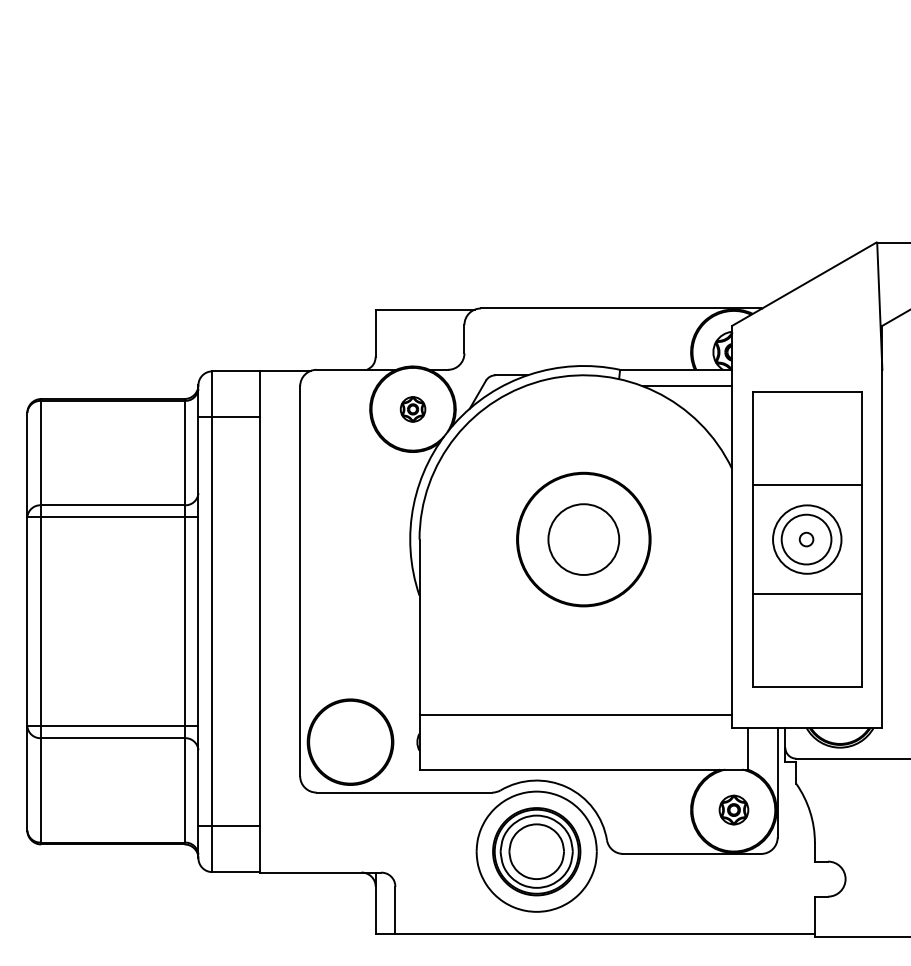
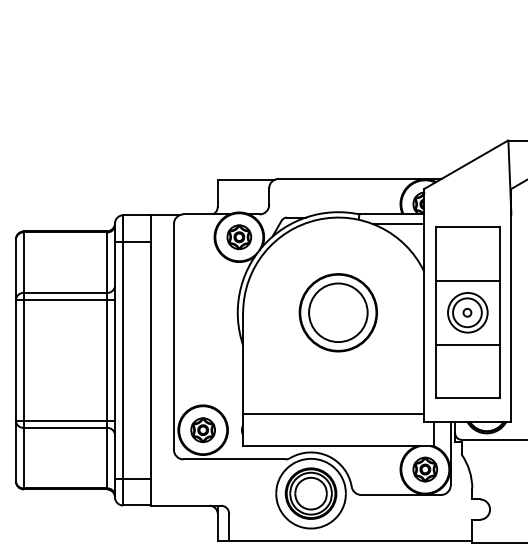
part: (413, 409) -> (239, 237), size x1.67
circle: (584, 539) -> (338, 312), size x1.43
part: (349, 740) -> (202, 429), added
part: (734, 810) -> (425, 469), size x1.43

